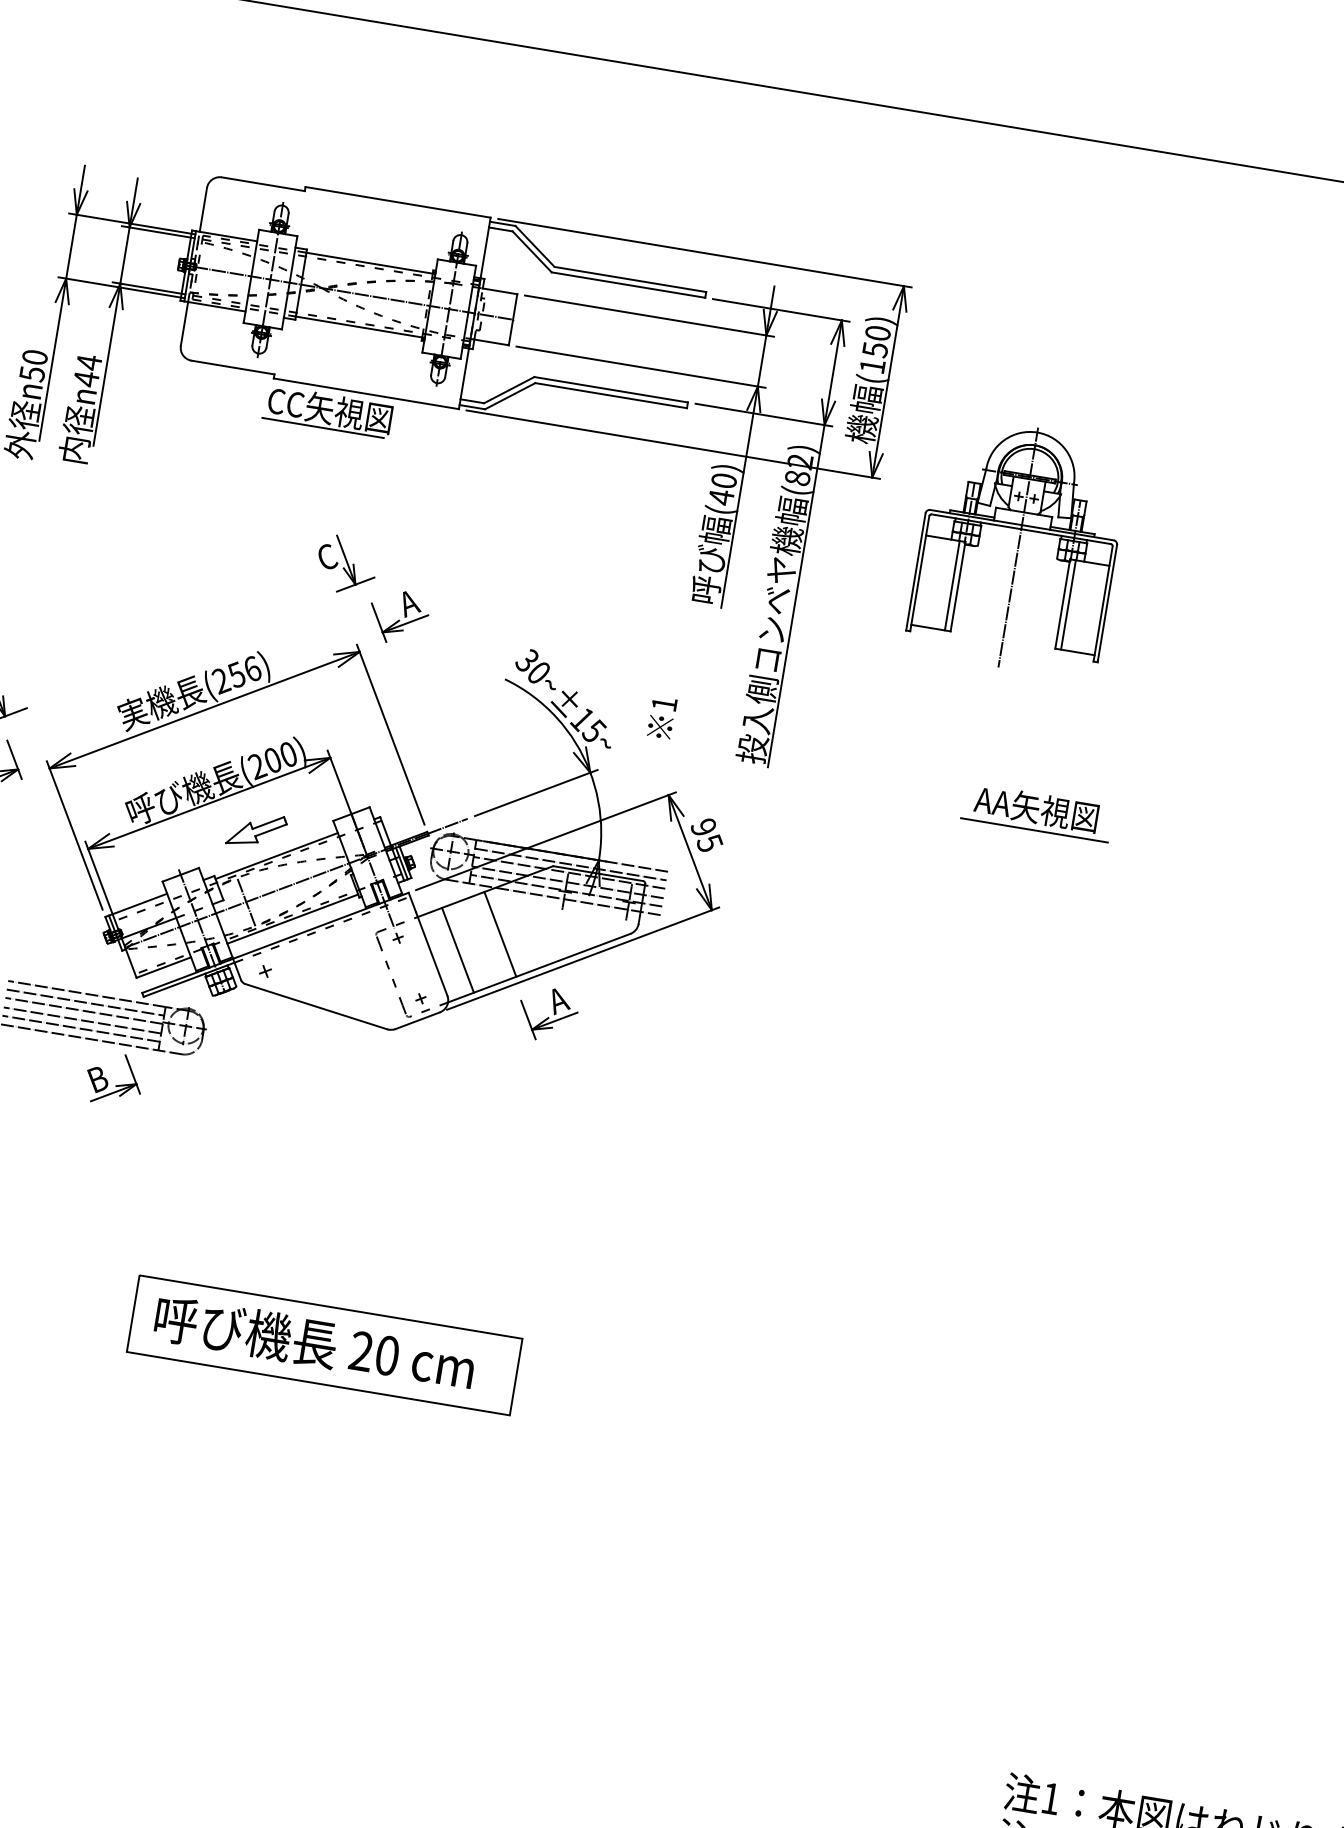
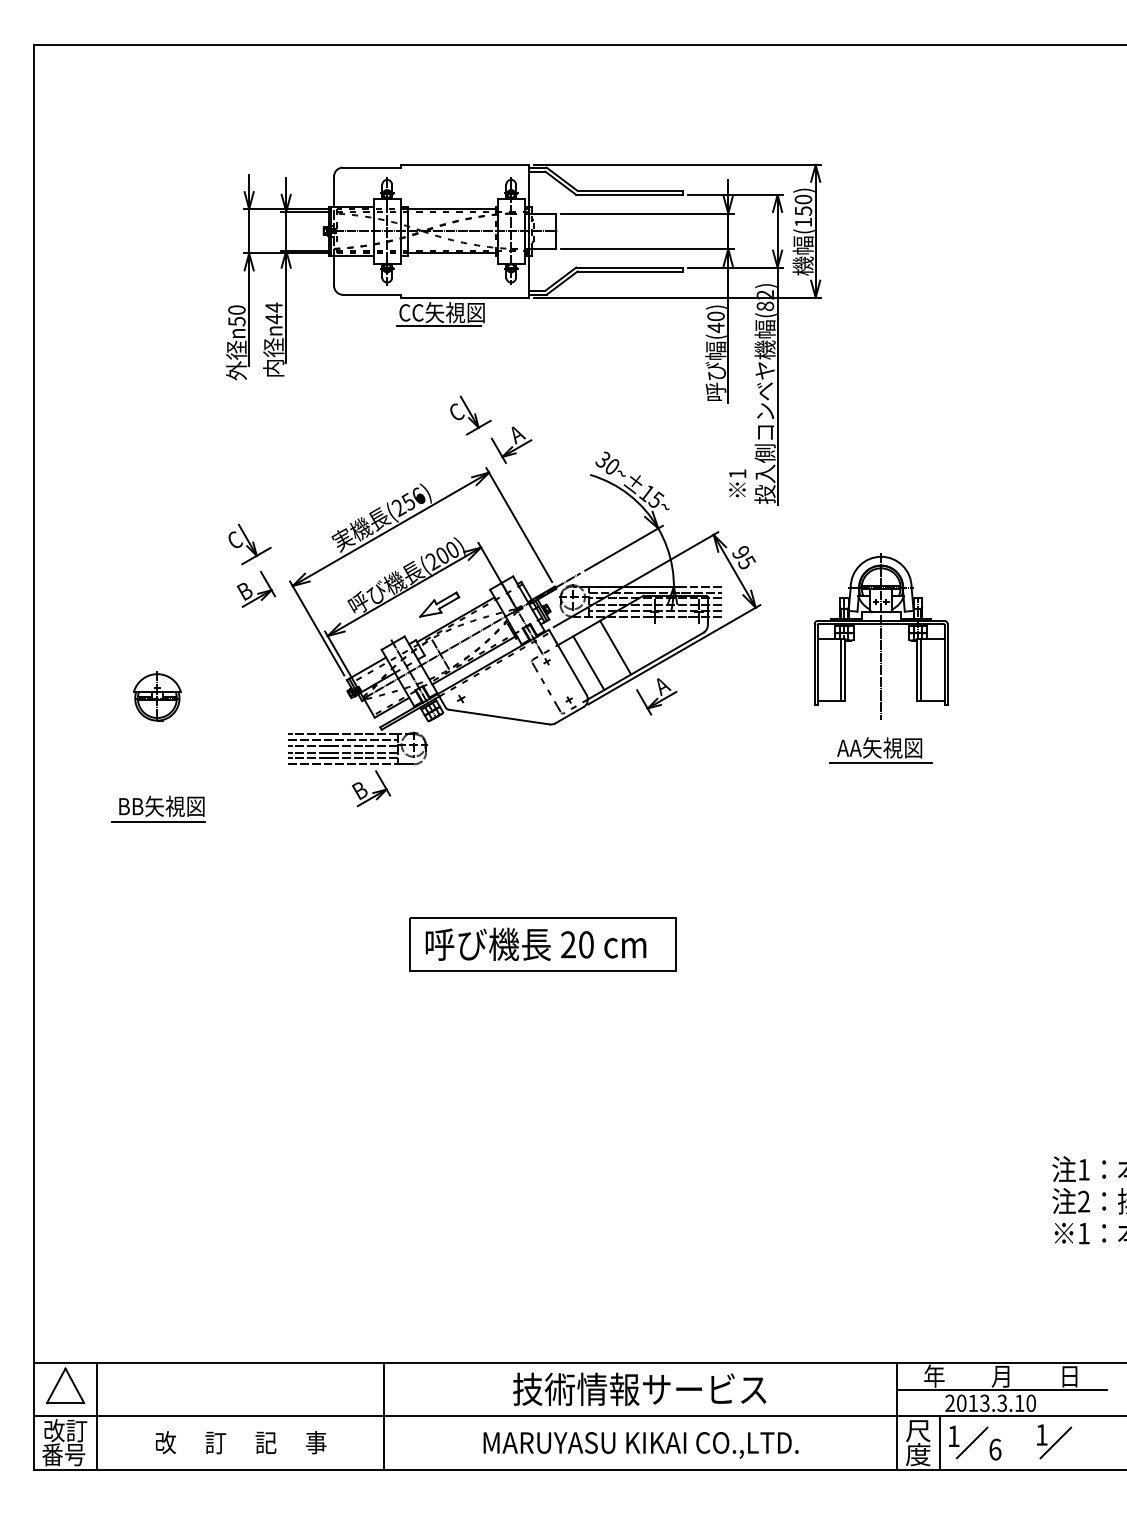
part: (1017, 547) -> (880, 636), moved
text: (661, 717) -> (737, 483), moved
part: (1037, 812) -> (880, 750), moved

